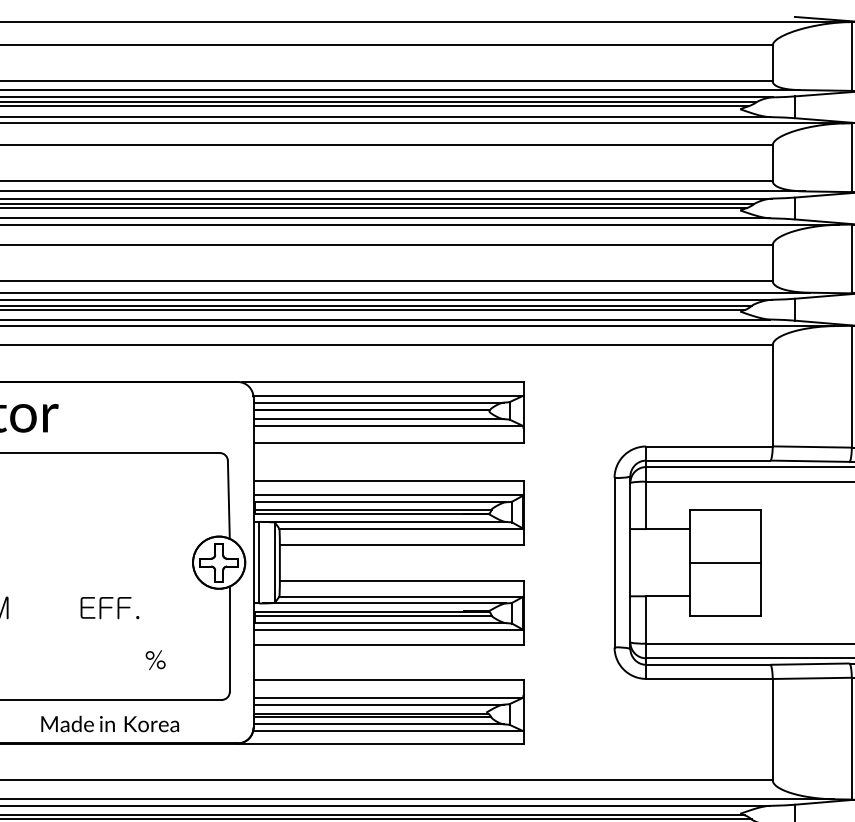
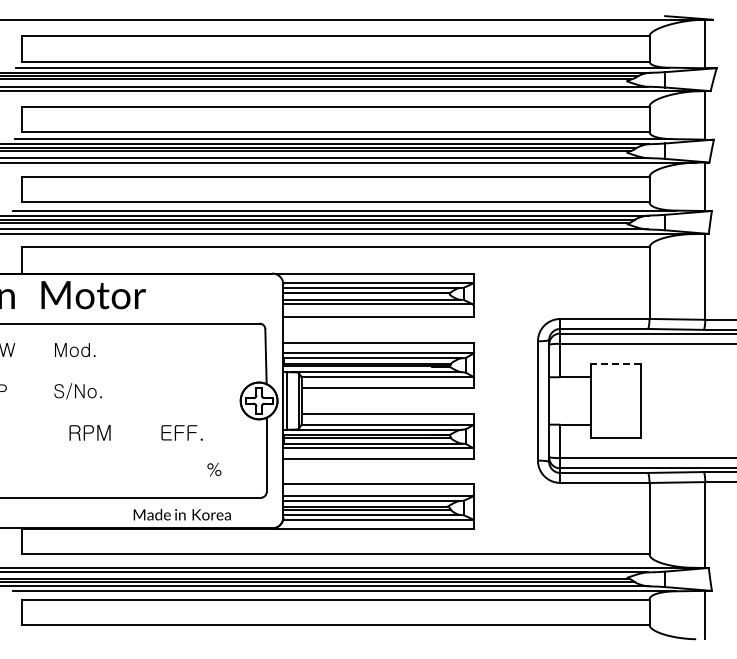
line: (724, 509) -> (615, 363), solid -> dashed
line: (724, 562) -> (615, 400), removed

